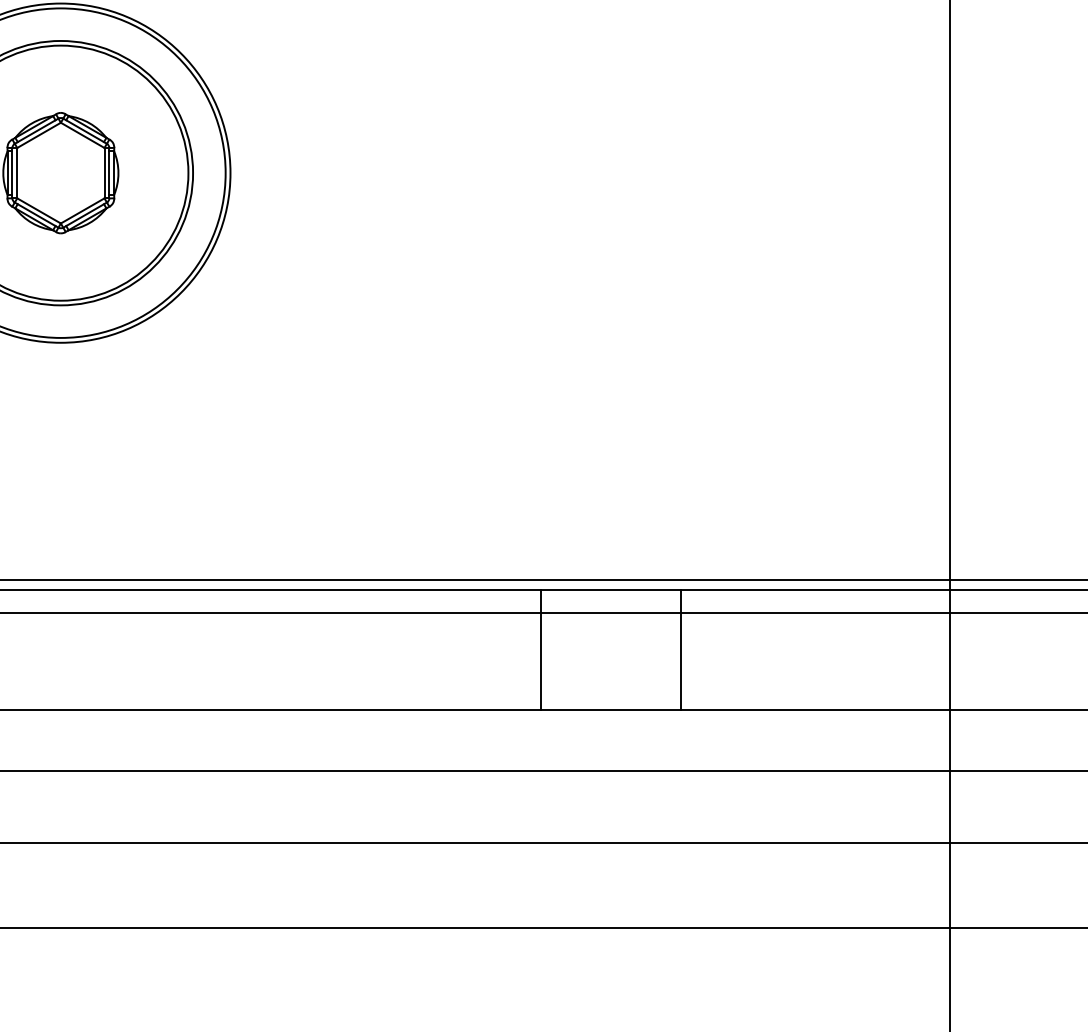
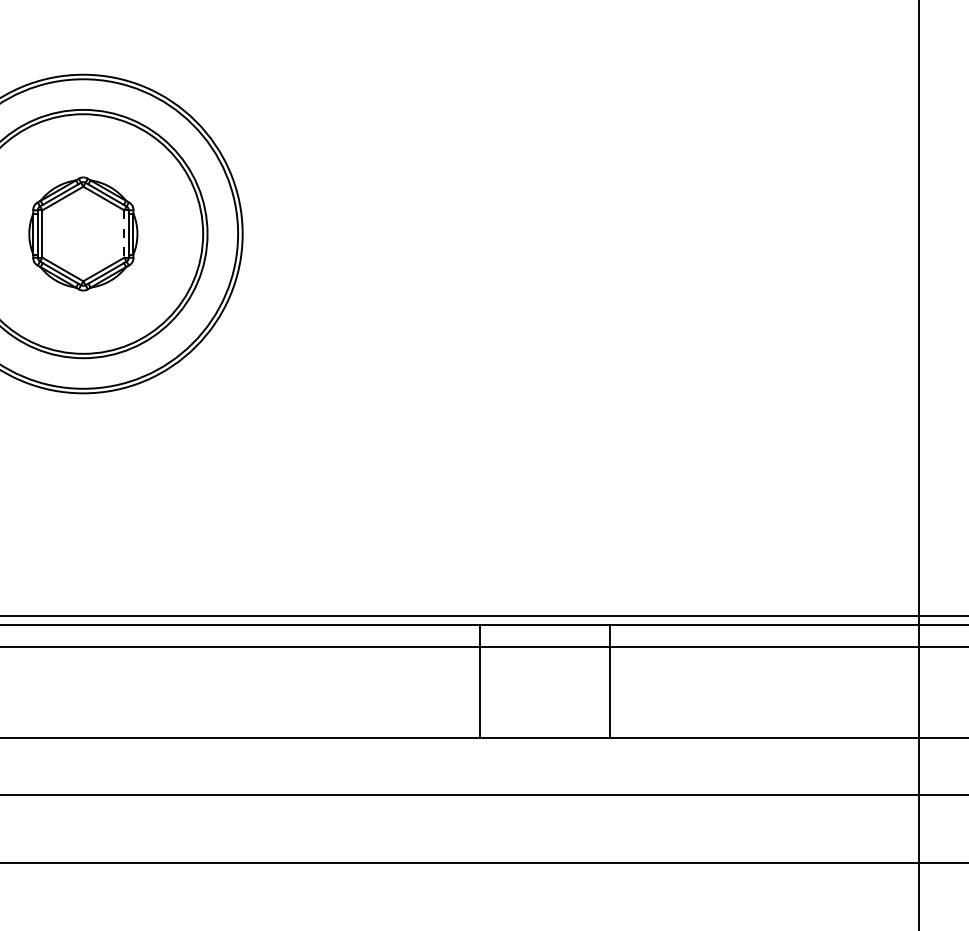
line: (104, 173) -> (124, 234), solid -> dashed
line: (540, 649) -> (480, 681), moved
line: (681, 649) -> (609, 681), moved

